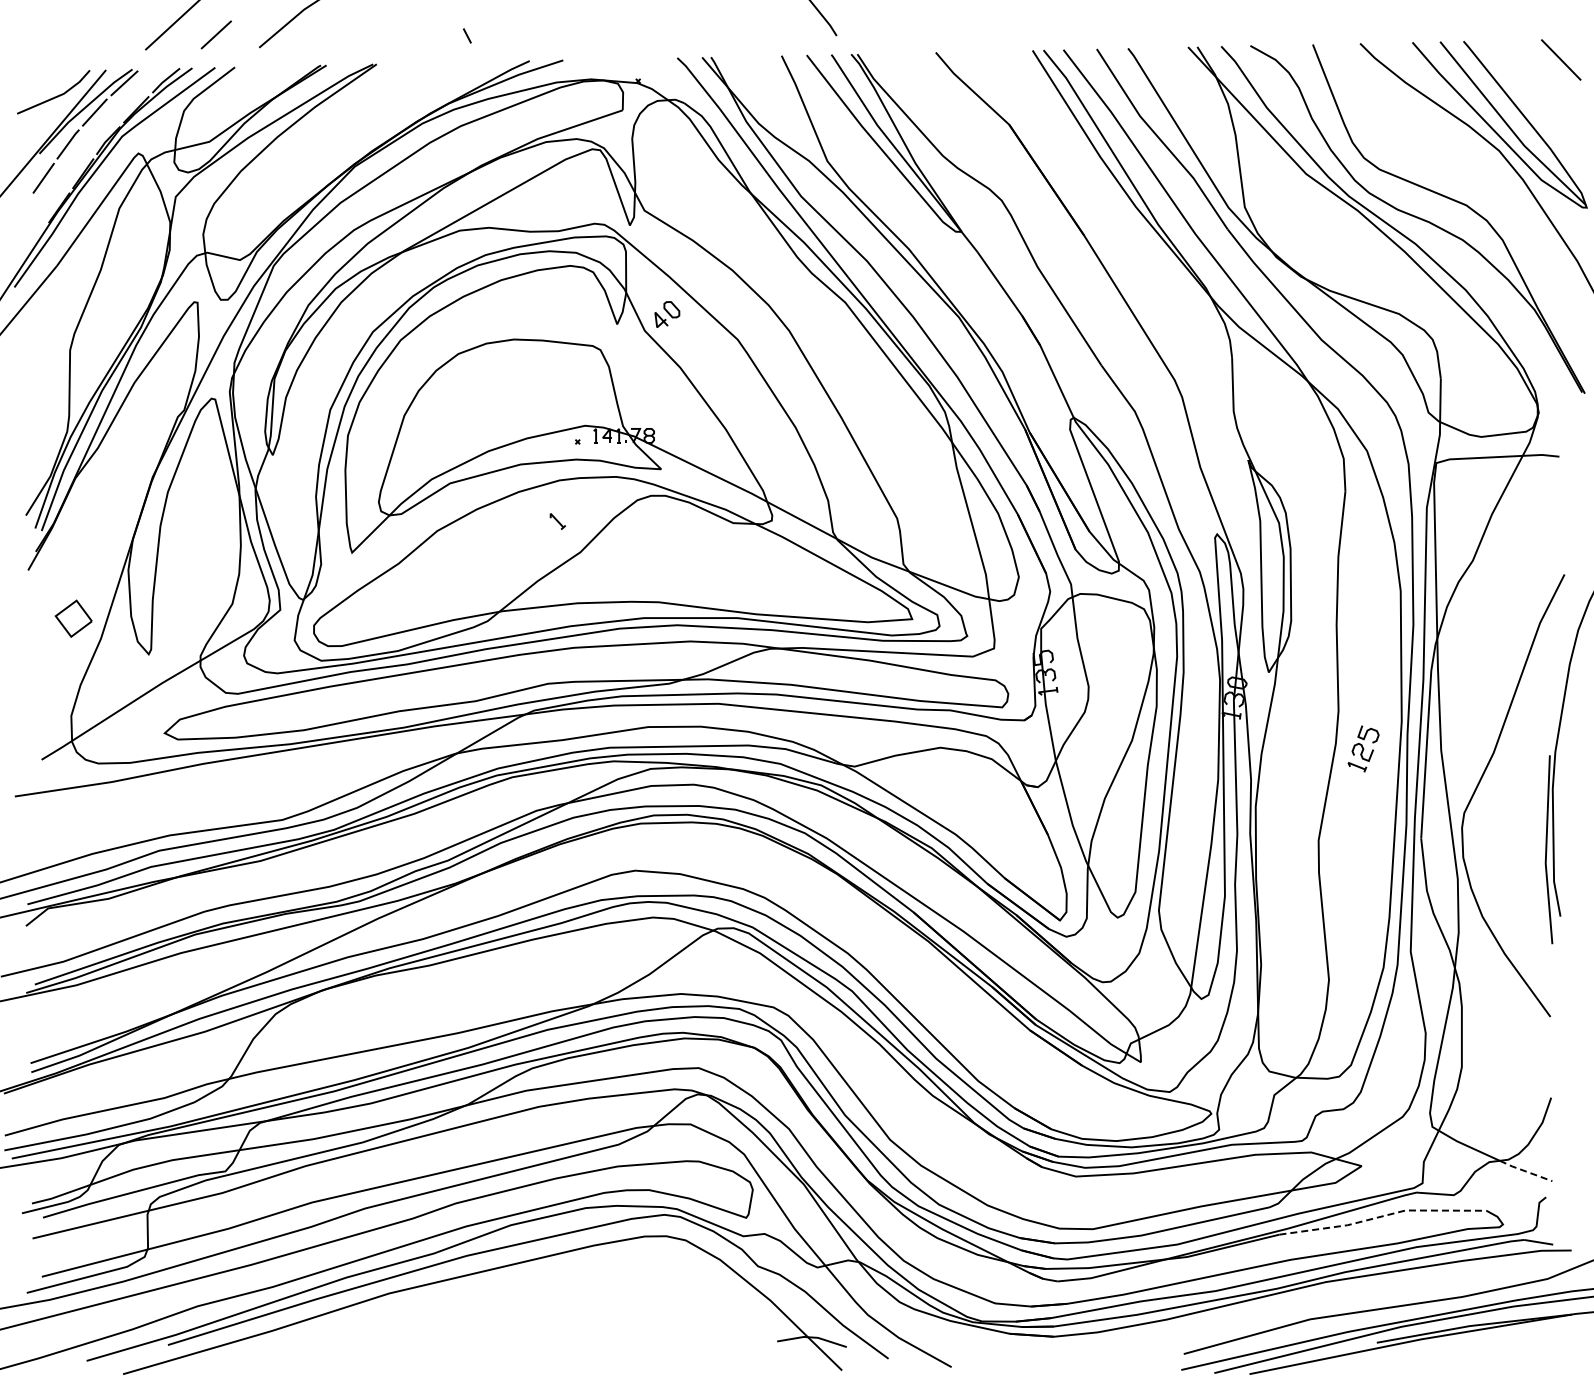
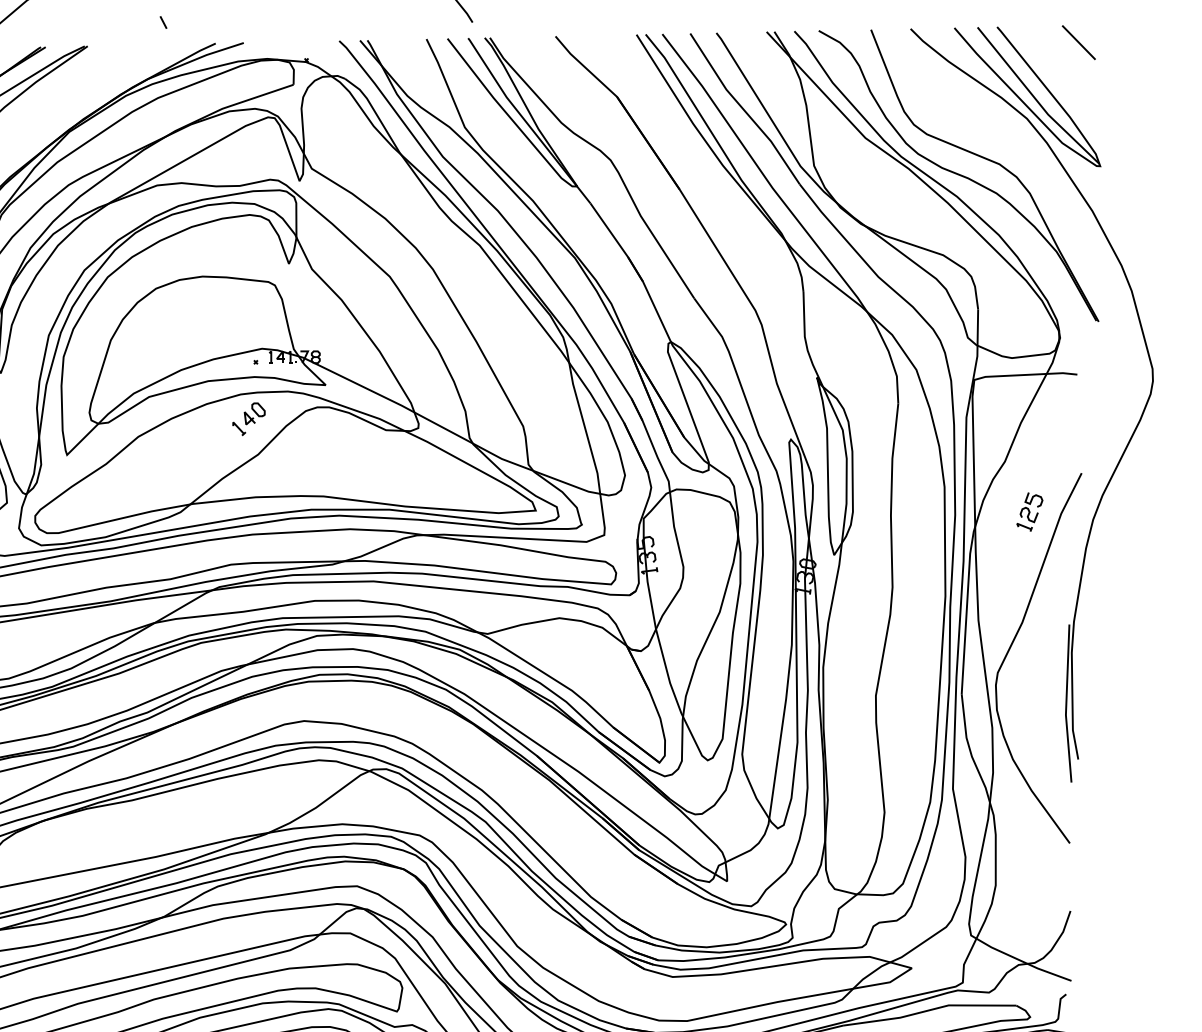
part: (667, 314) -> (254, 413), moved
part: (1363, 748) -> (1029, 511), moved
line: (1525, 1171) -> (1048, 972), dashed -> solid
line: (1382, 1216) -> (929, 1010), dashed -> solid

